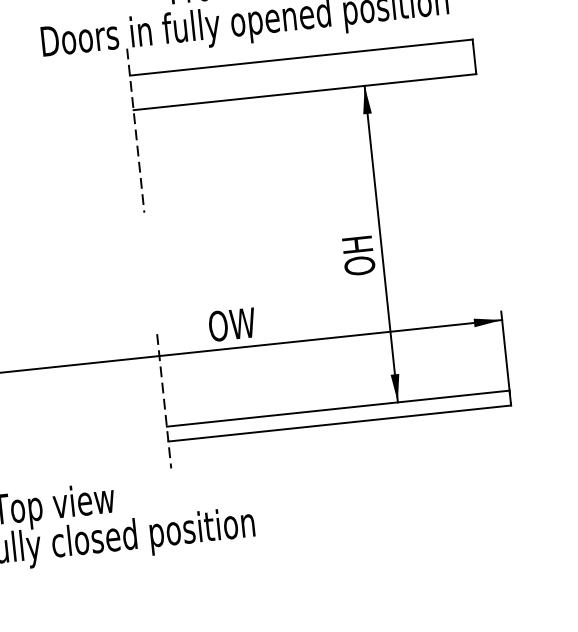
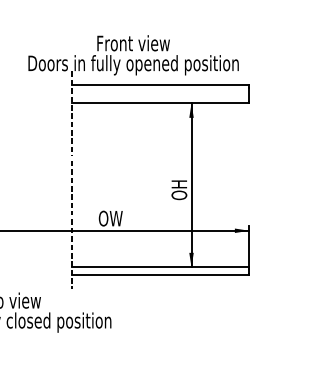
line: (150, 272) -> (71, 187), added

